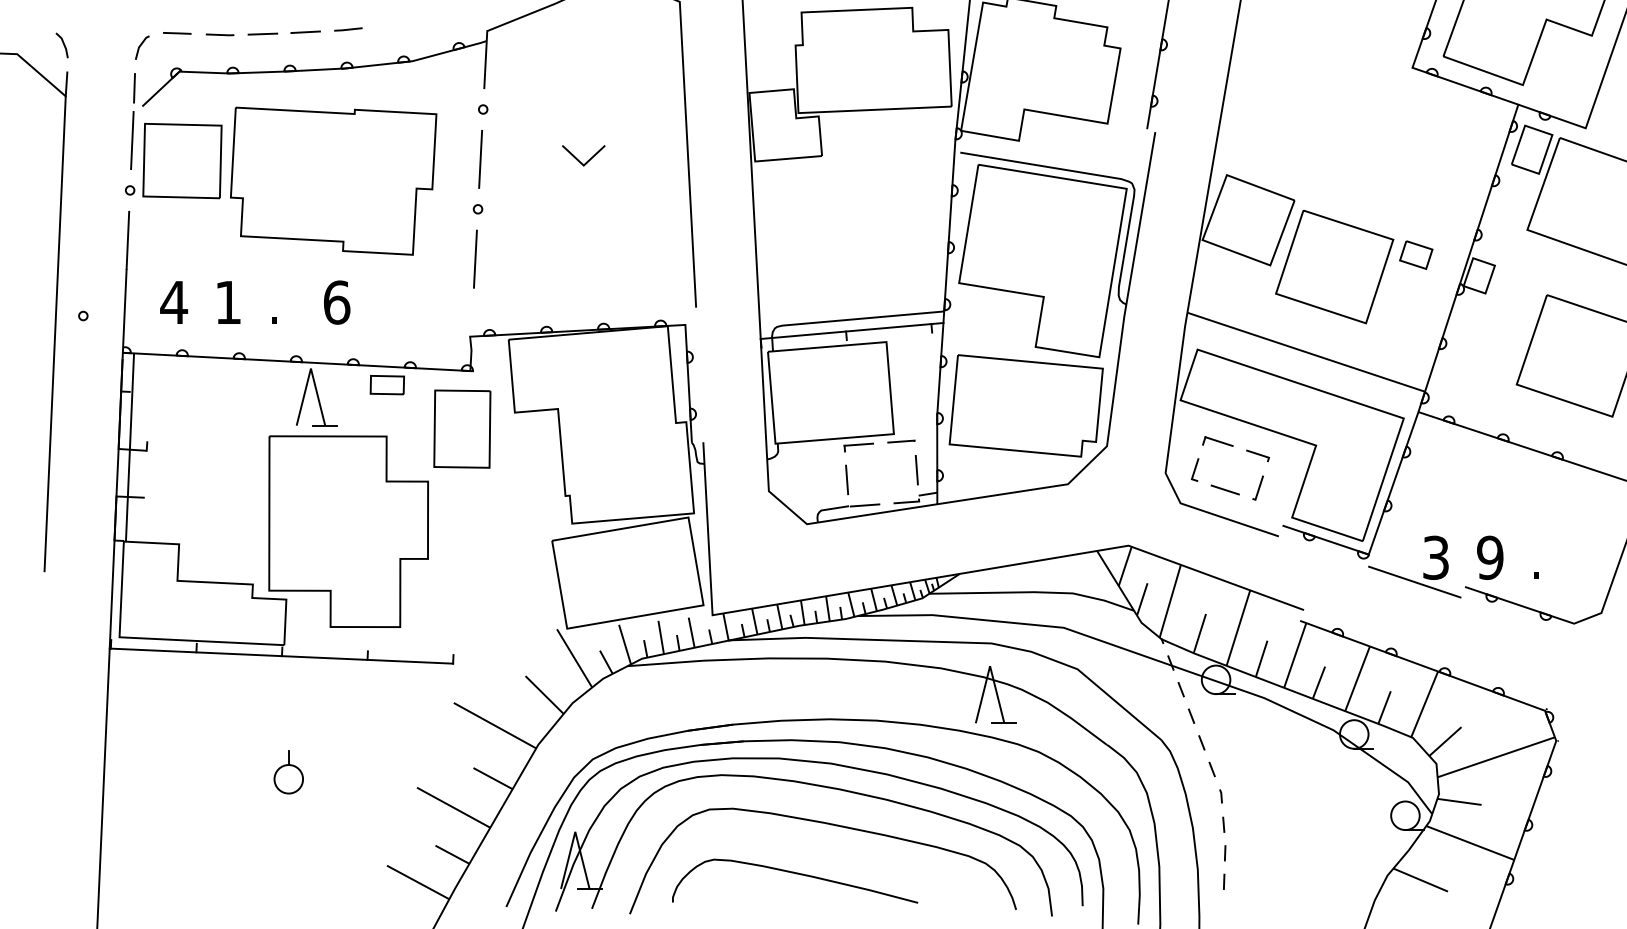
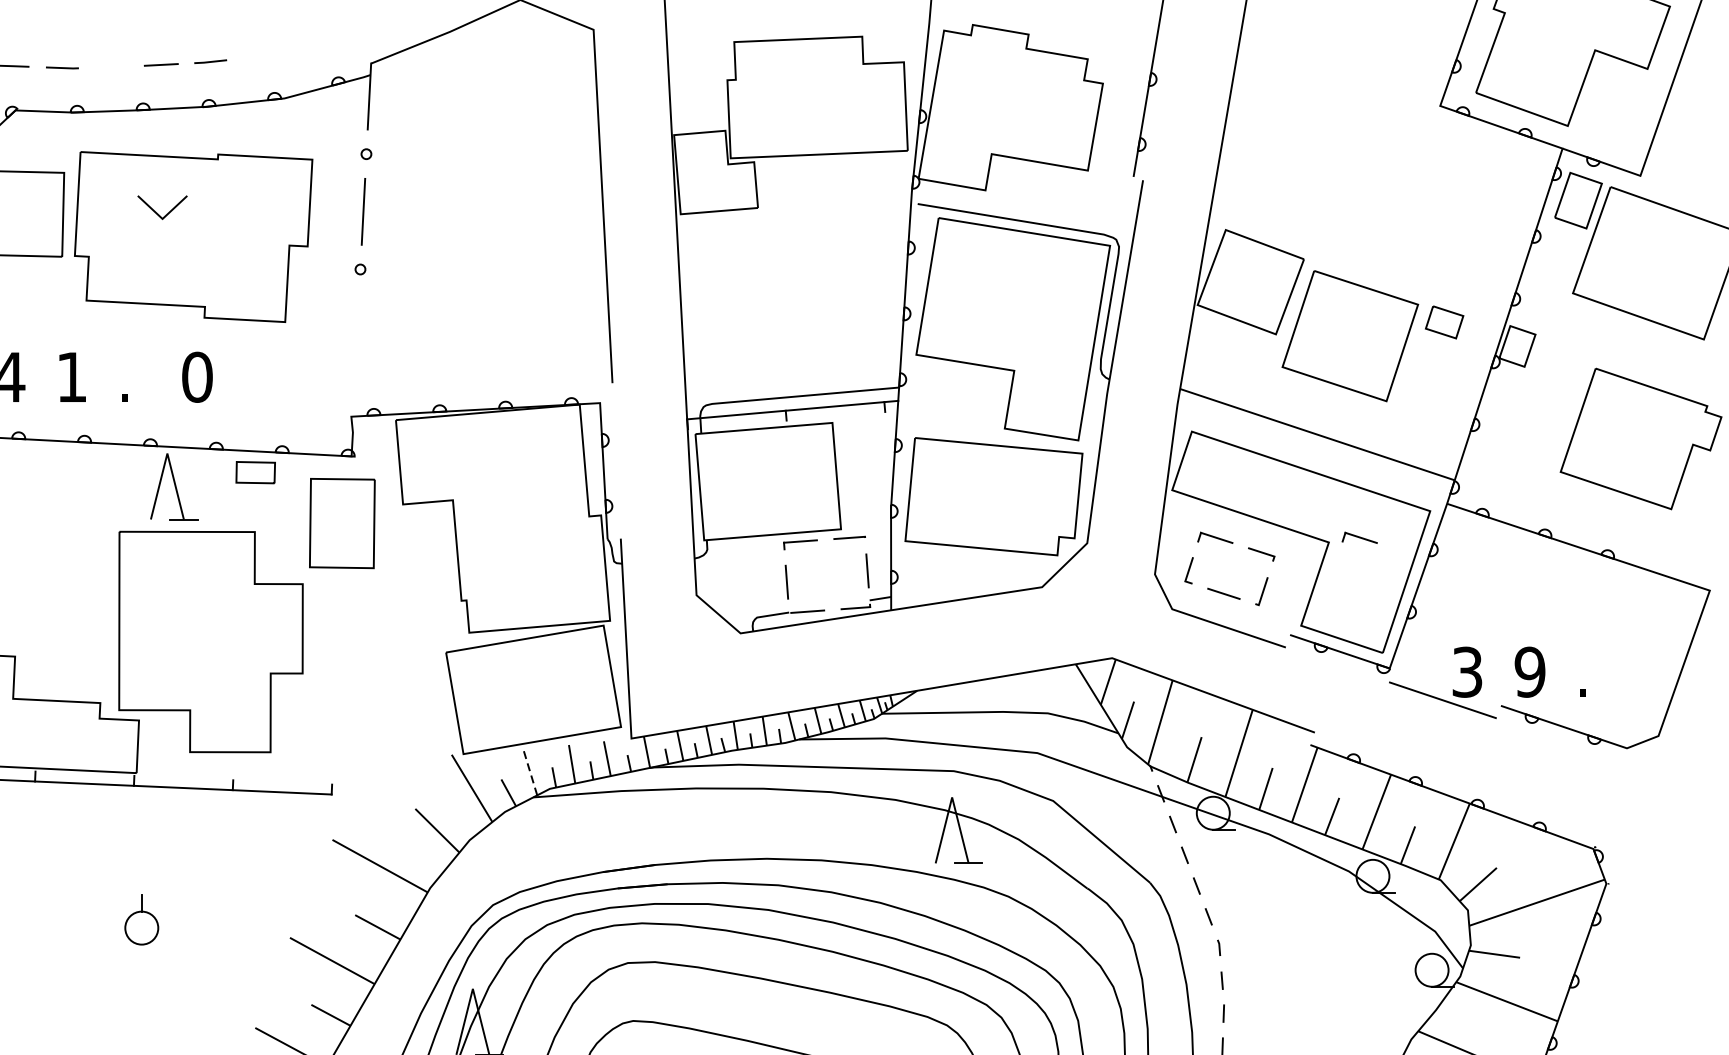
line: (262, 33) -> (111, 66), removed
line: (578, 159) -> (156, 211), moved
line: (474, 258) -> (356, 326), removed
text: (336, 302) -> (196, 377), 6 -> 0
part: (1342, 441) -> (1359, 537), added
line: (625, 644) -> (530, 772), solid -> dashed

